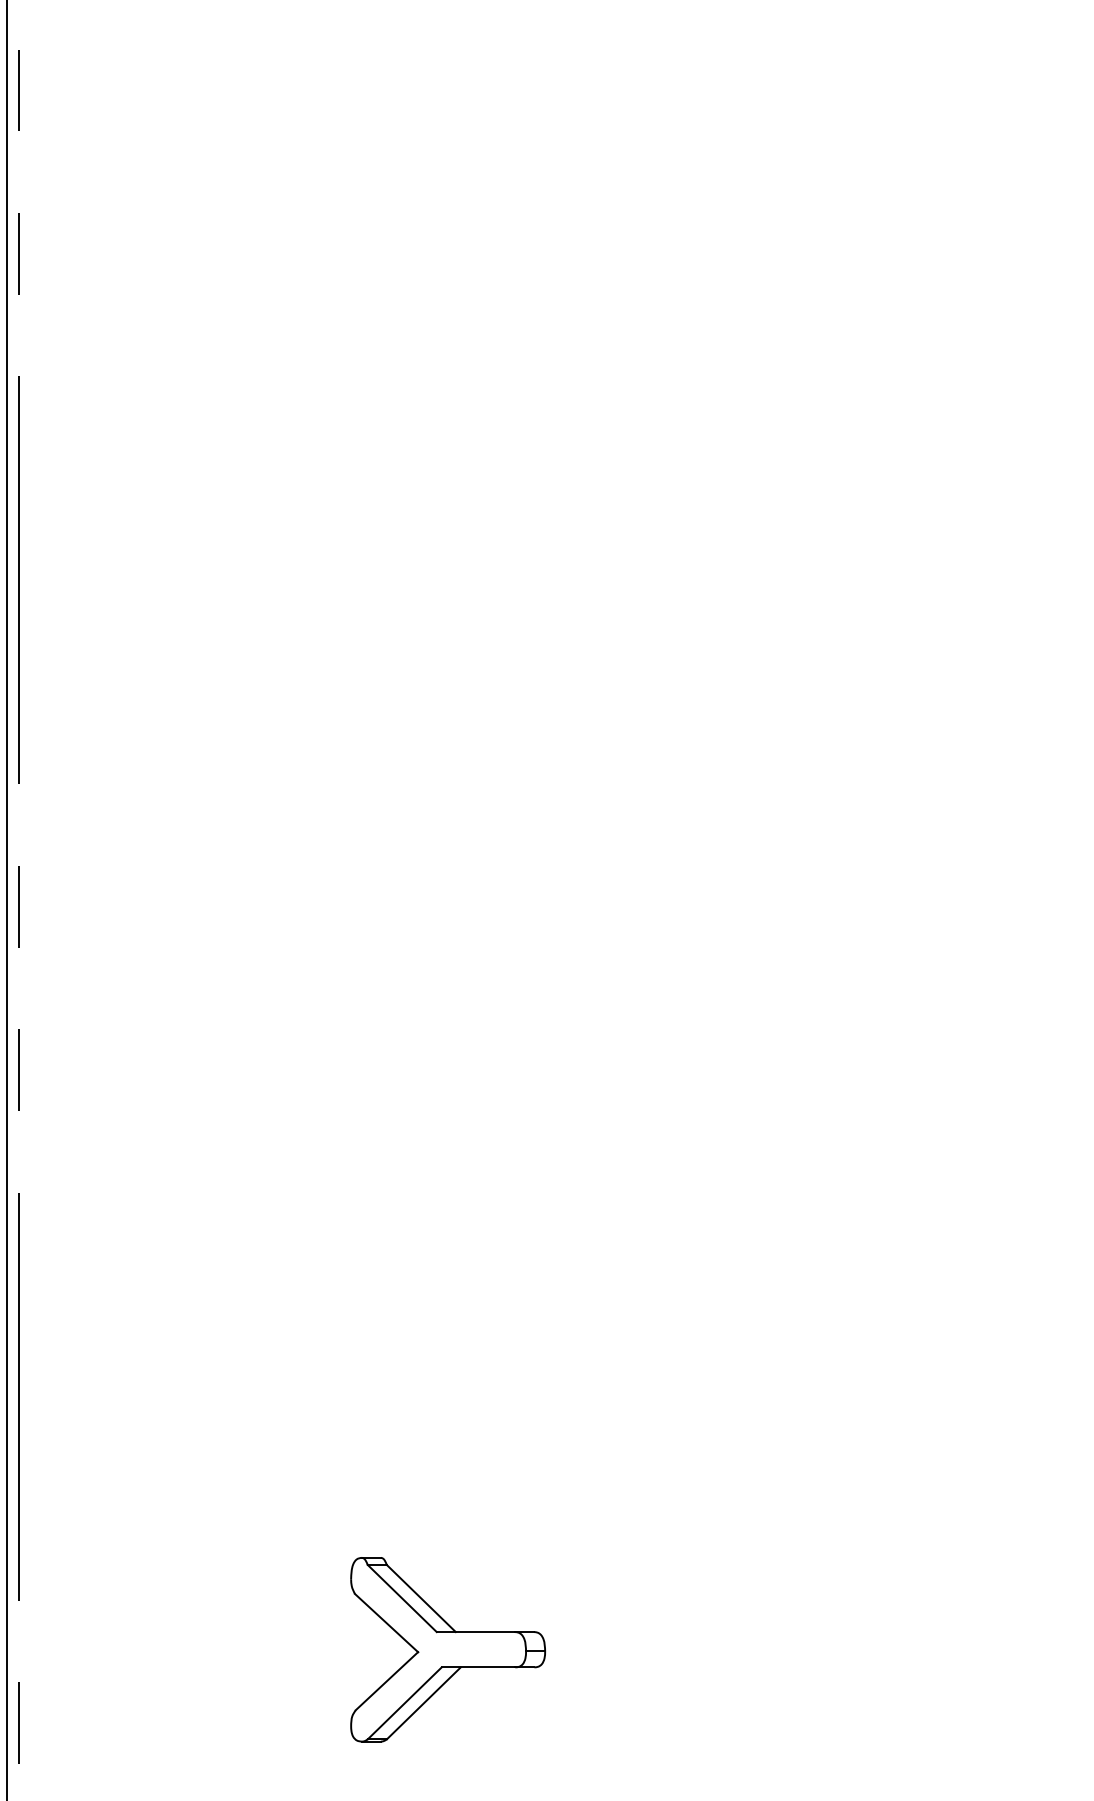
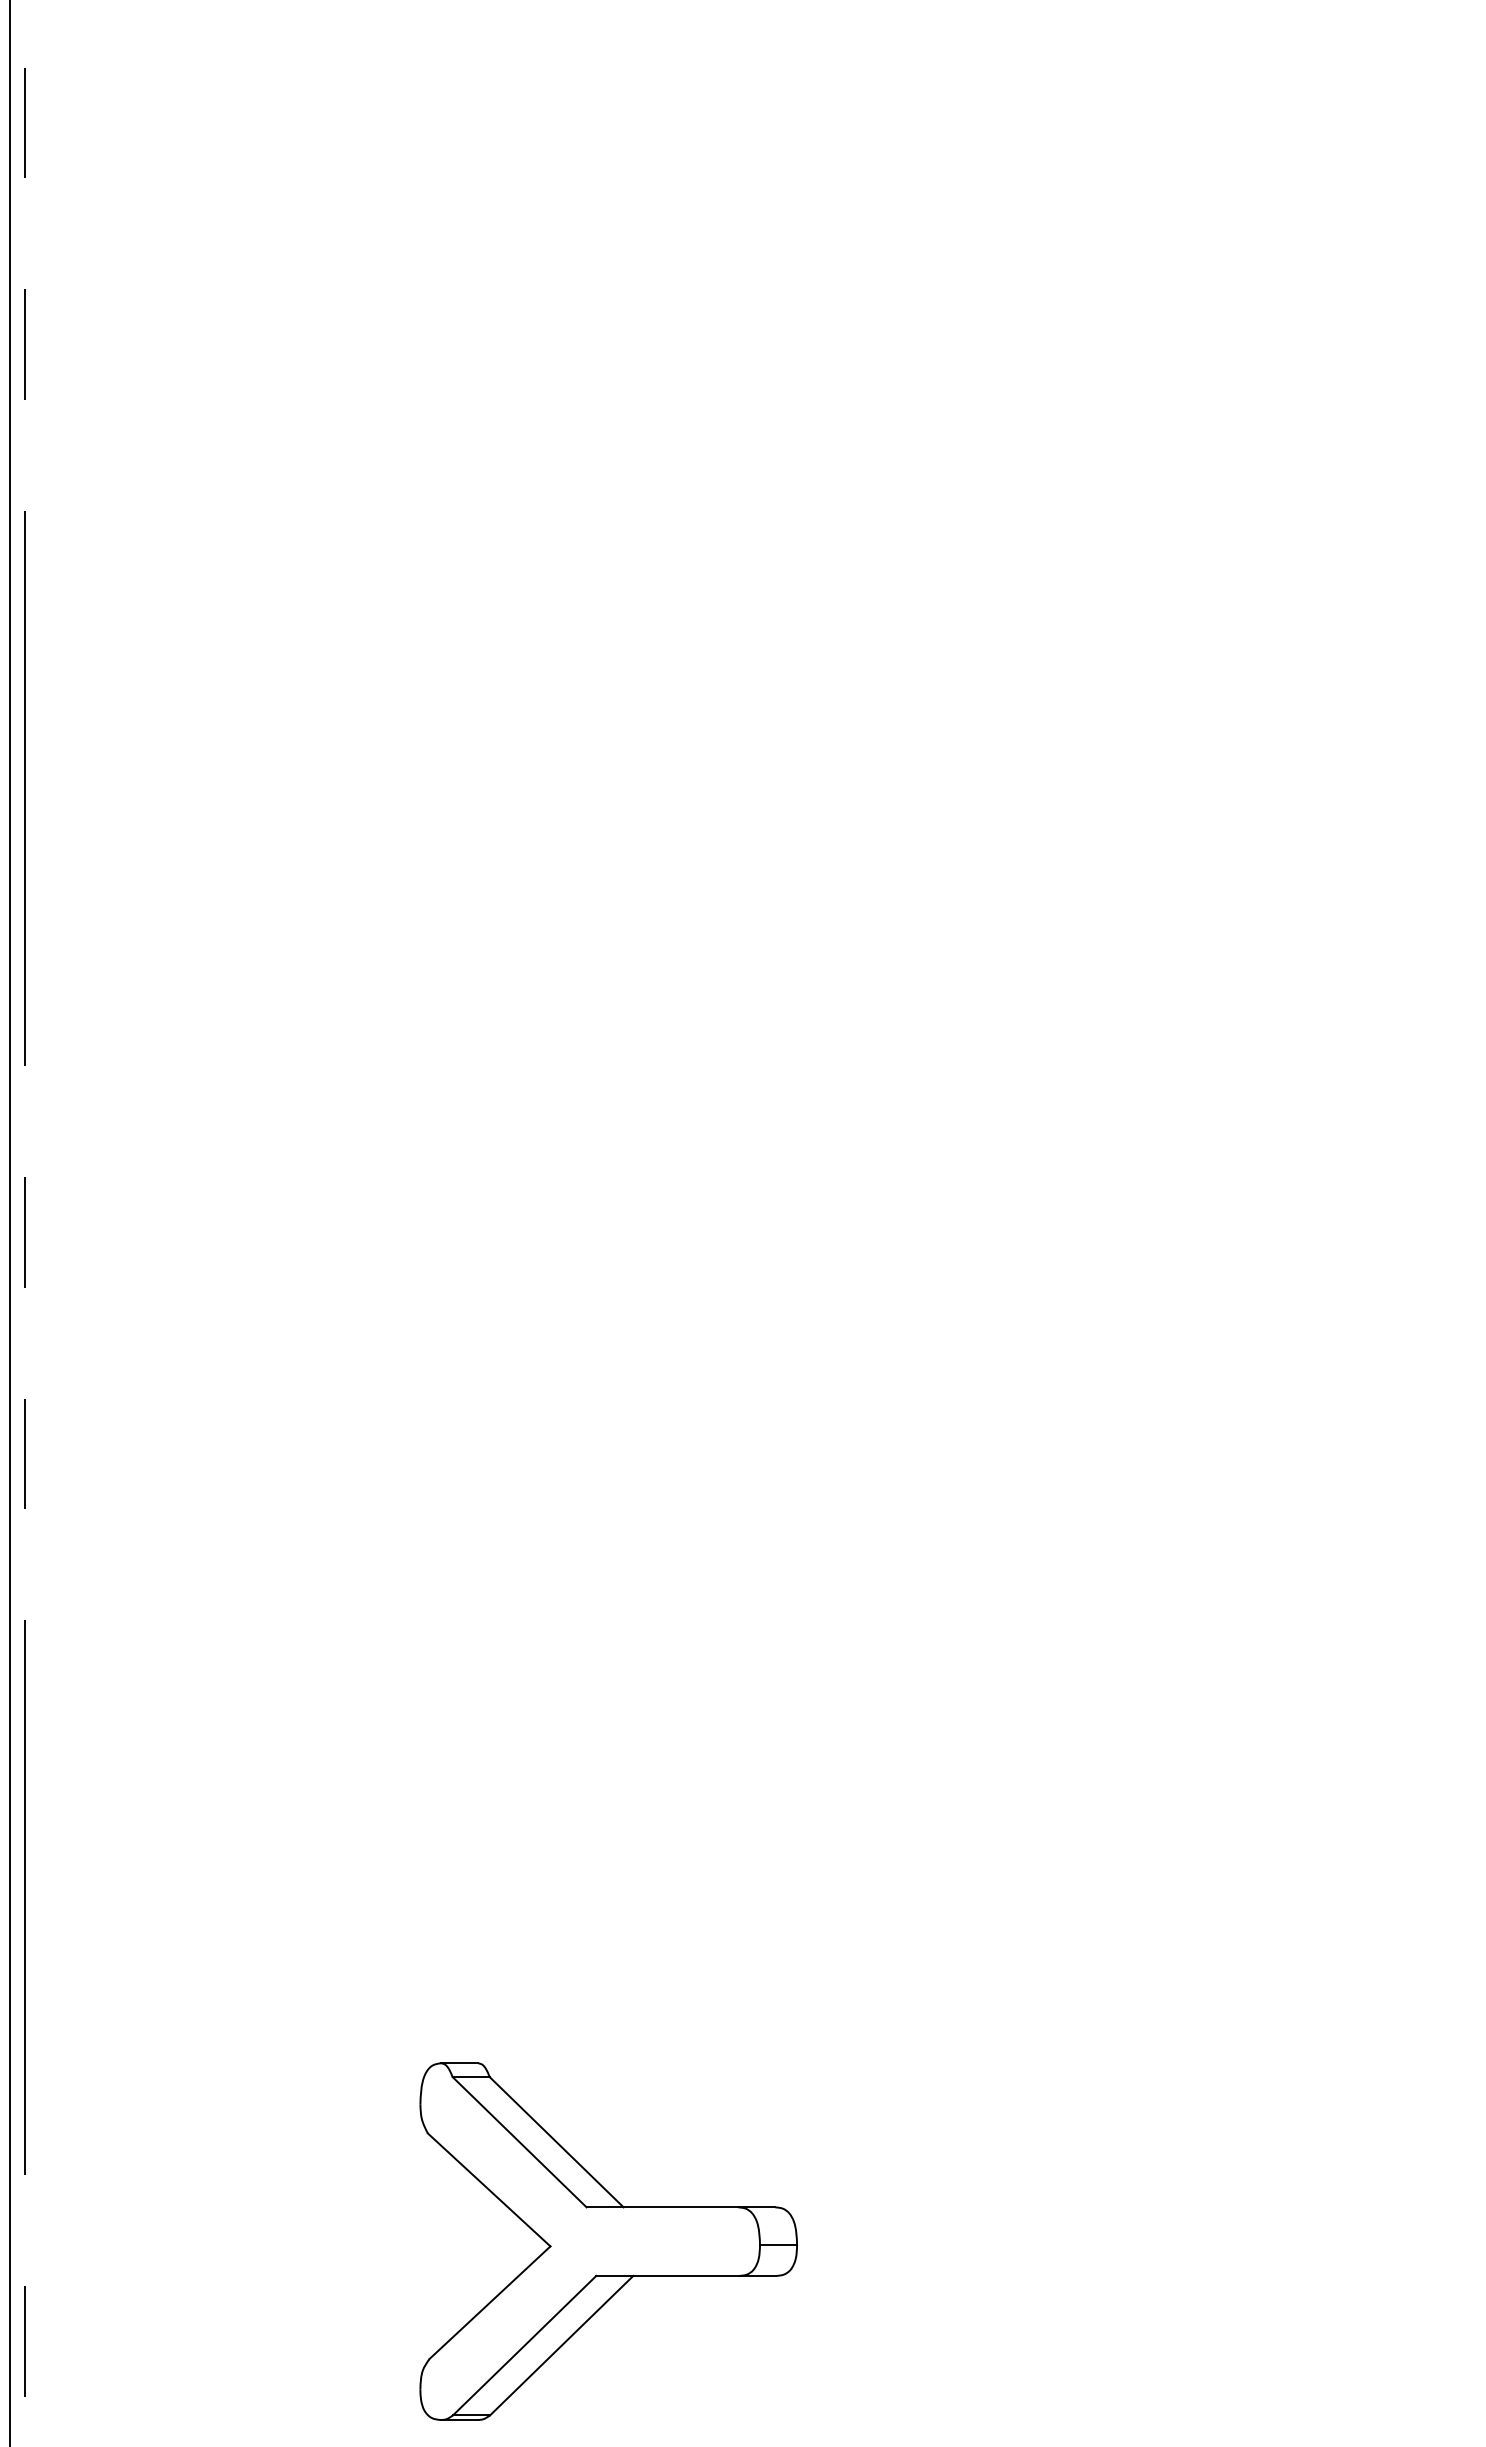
part: (448, 1649) -> (608, 2241), size x1.43

